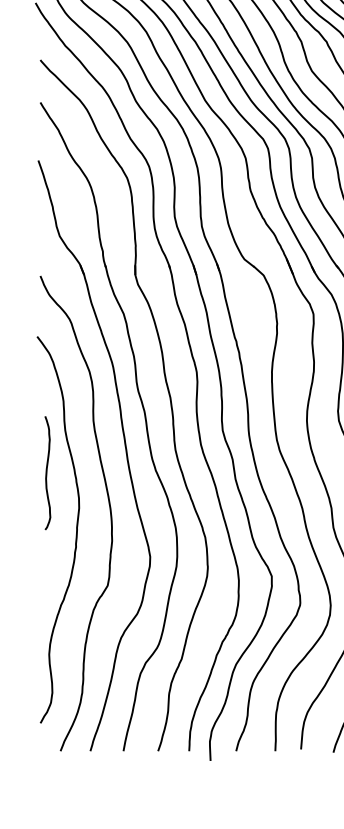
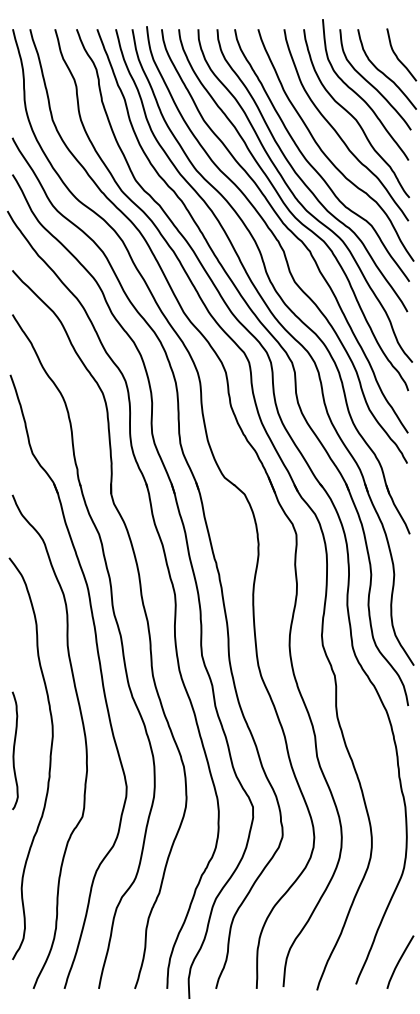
curve: (47, 472) -> (14, 750), moved

